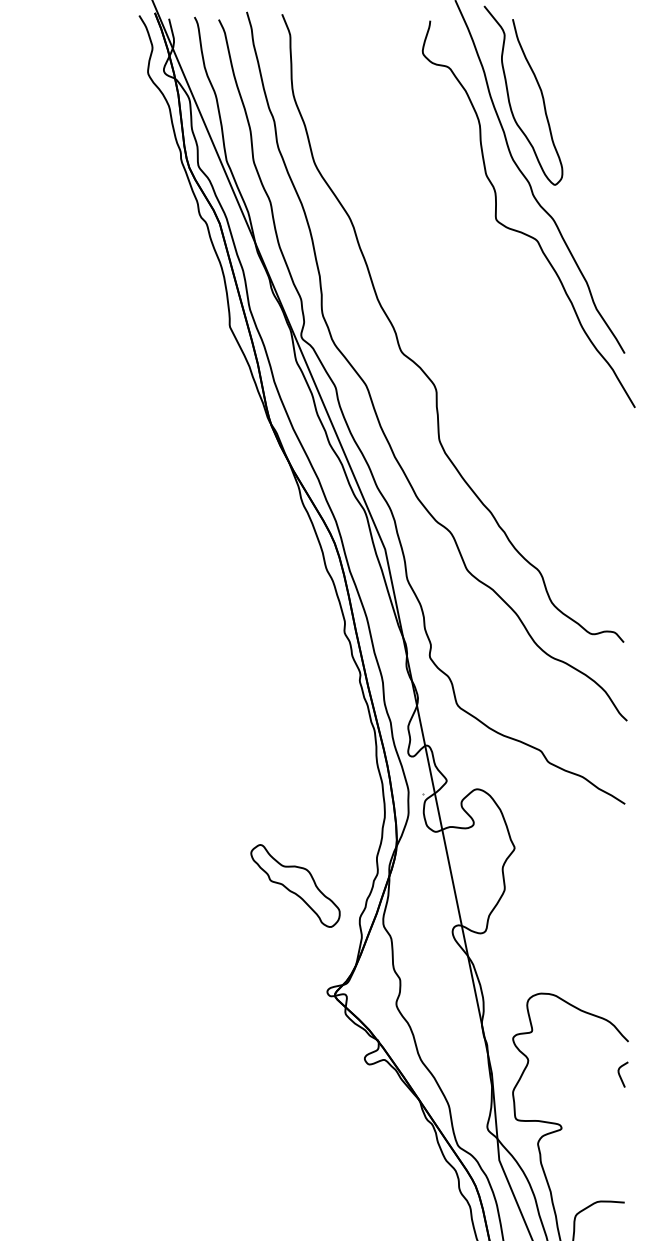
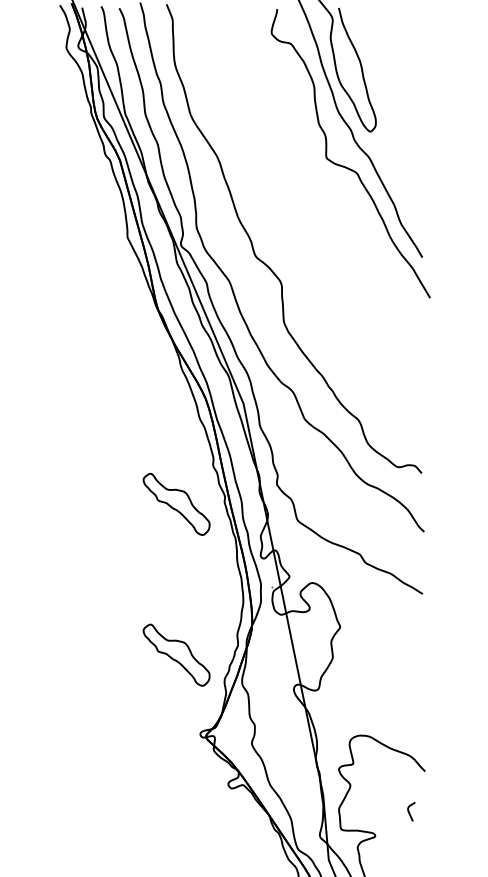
part: (295, 683) -> (176, 504), added
curve: (620, 1074) -> (409, 811), moved

